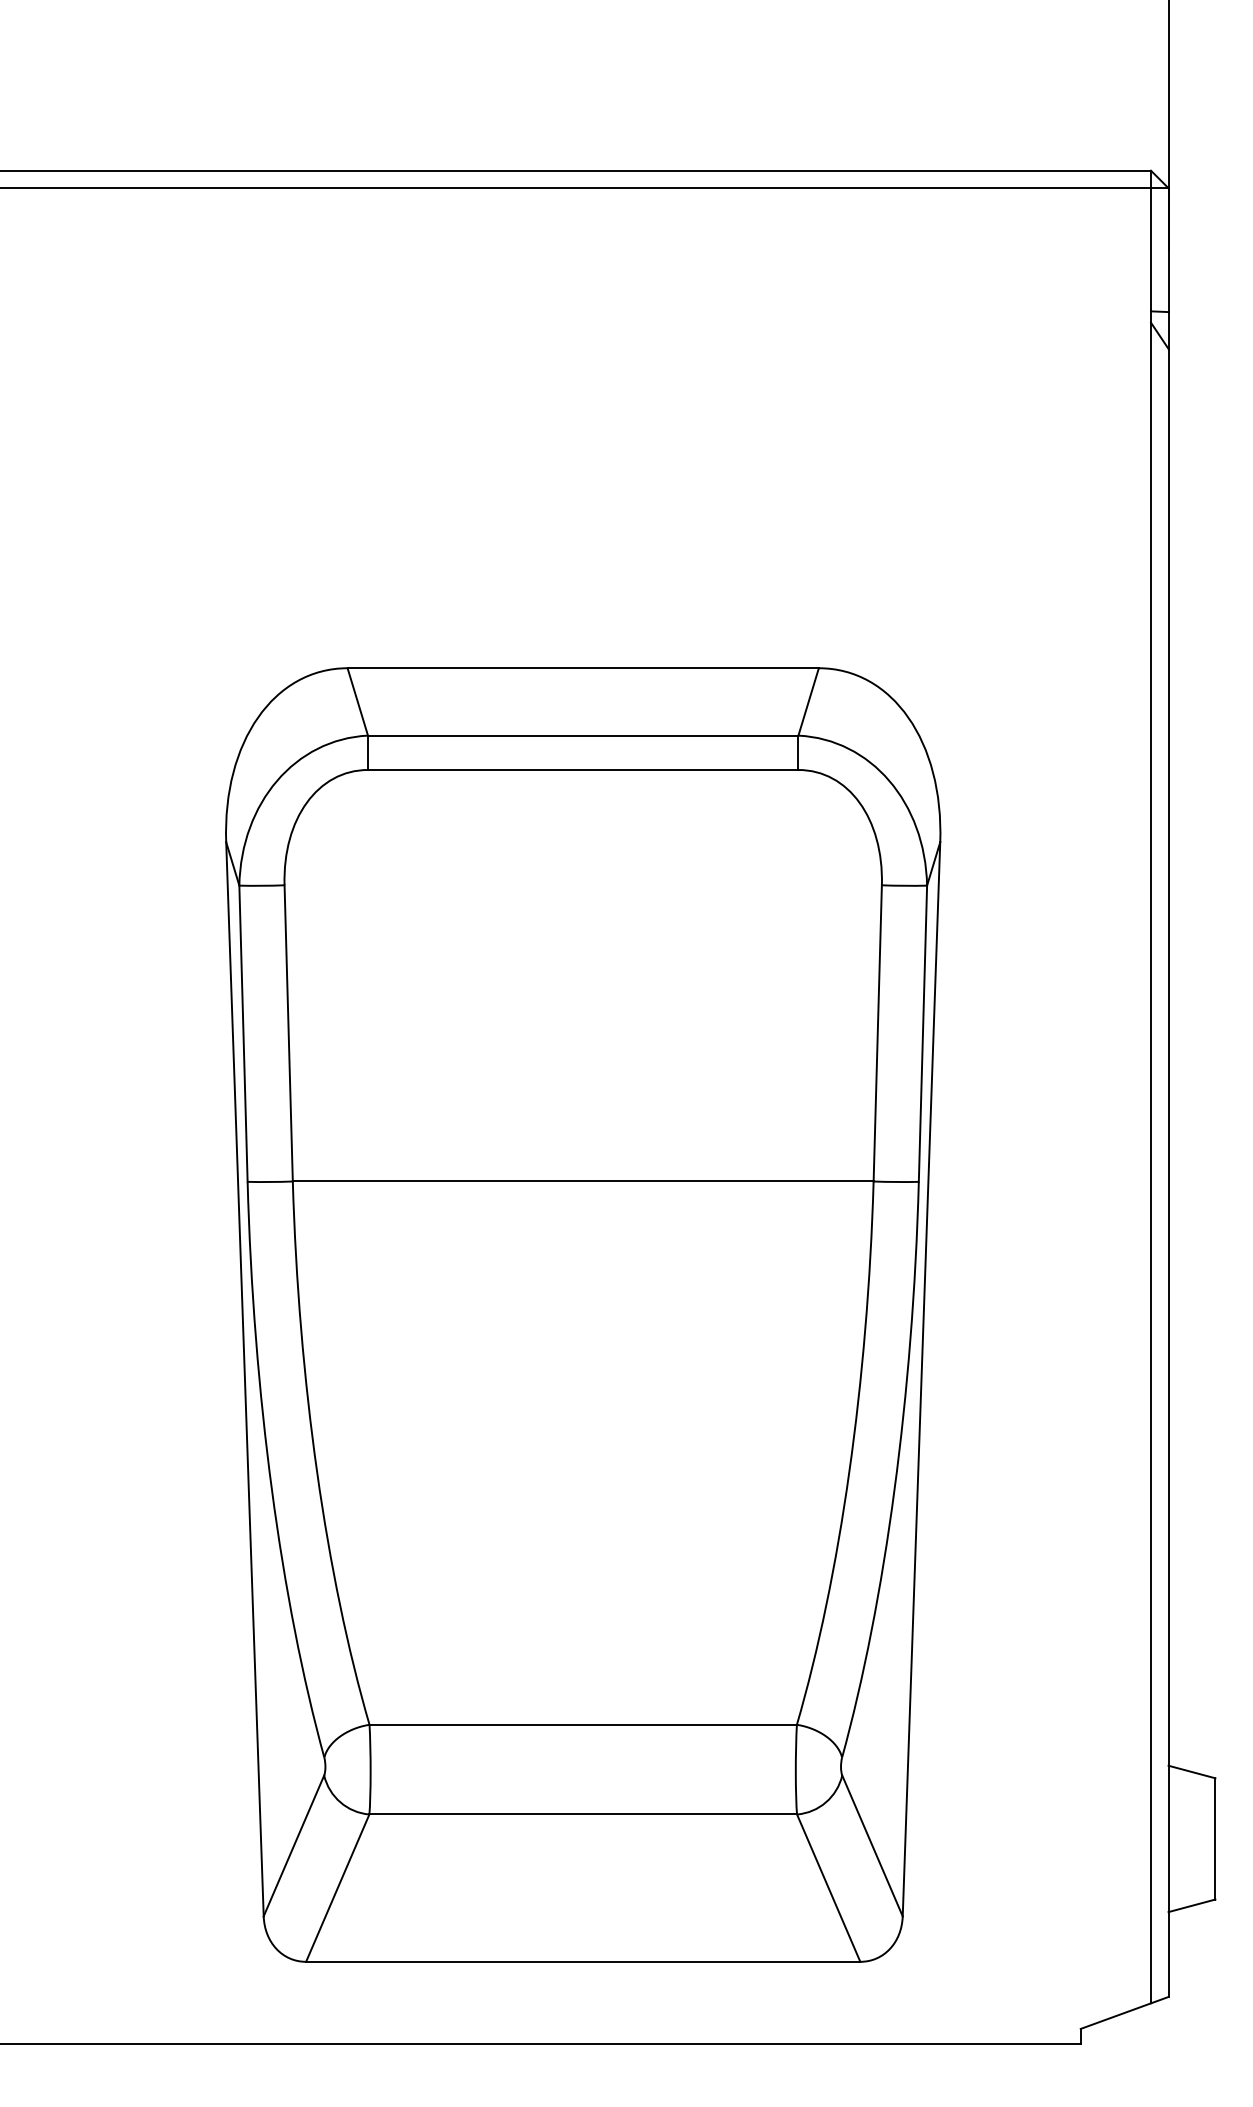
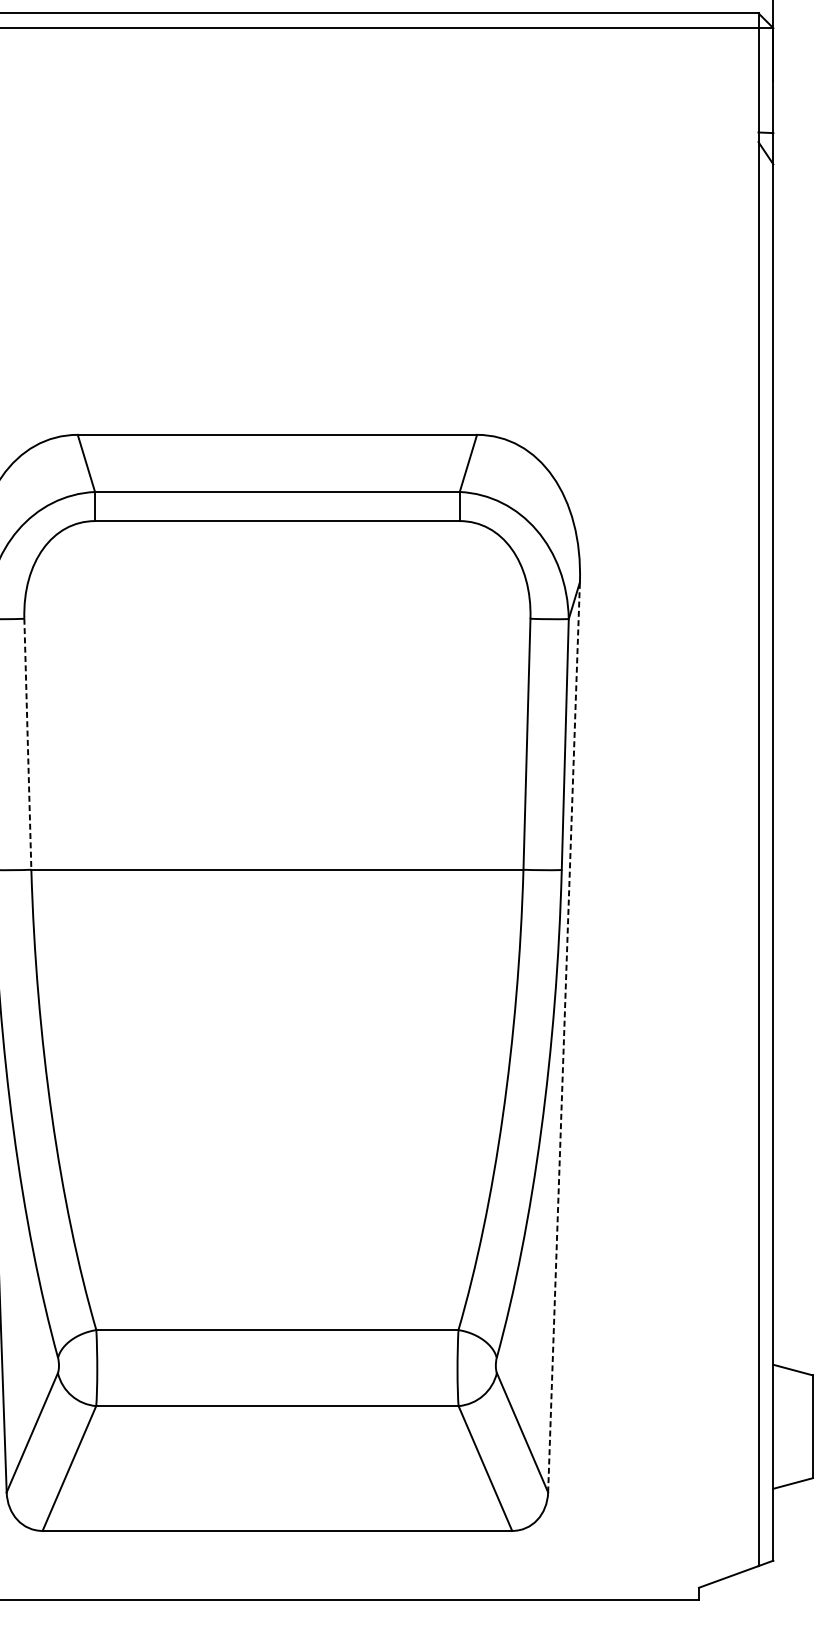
line: (288, 1033) -> (27, 744), solid -> dashed
line: (921, 1378) -> (564, 1036), solid -> dashed

